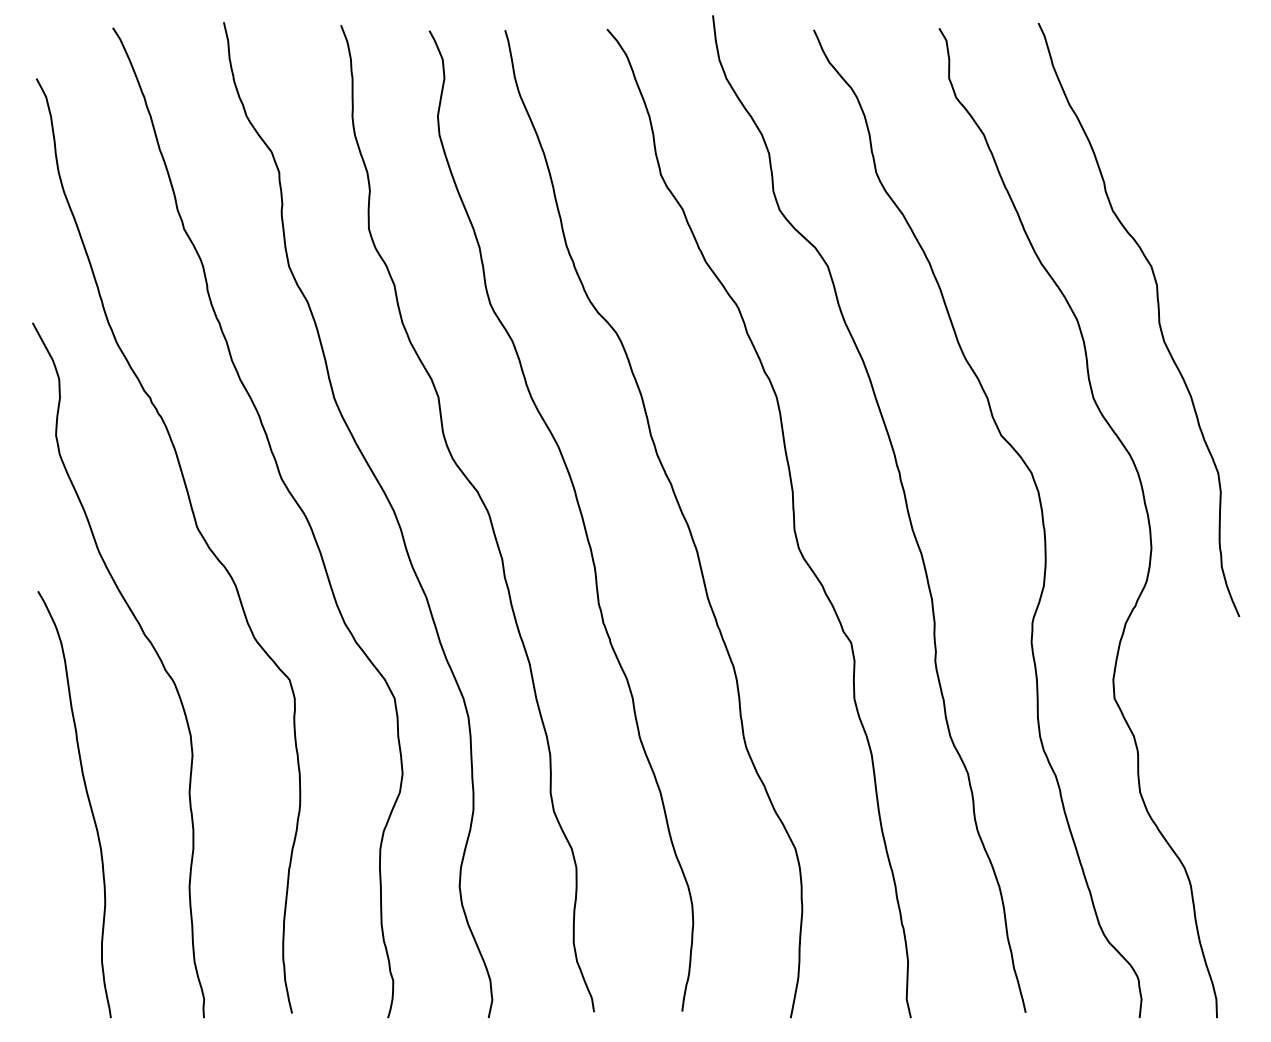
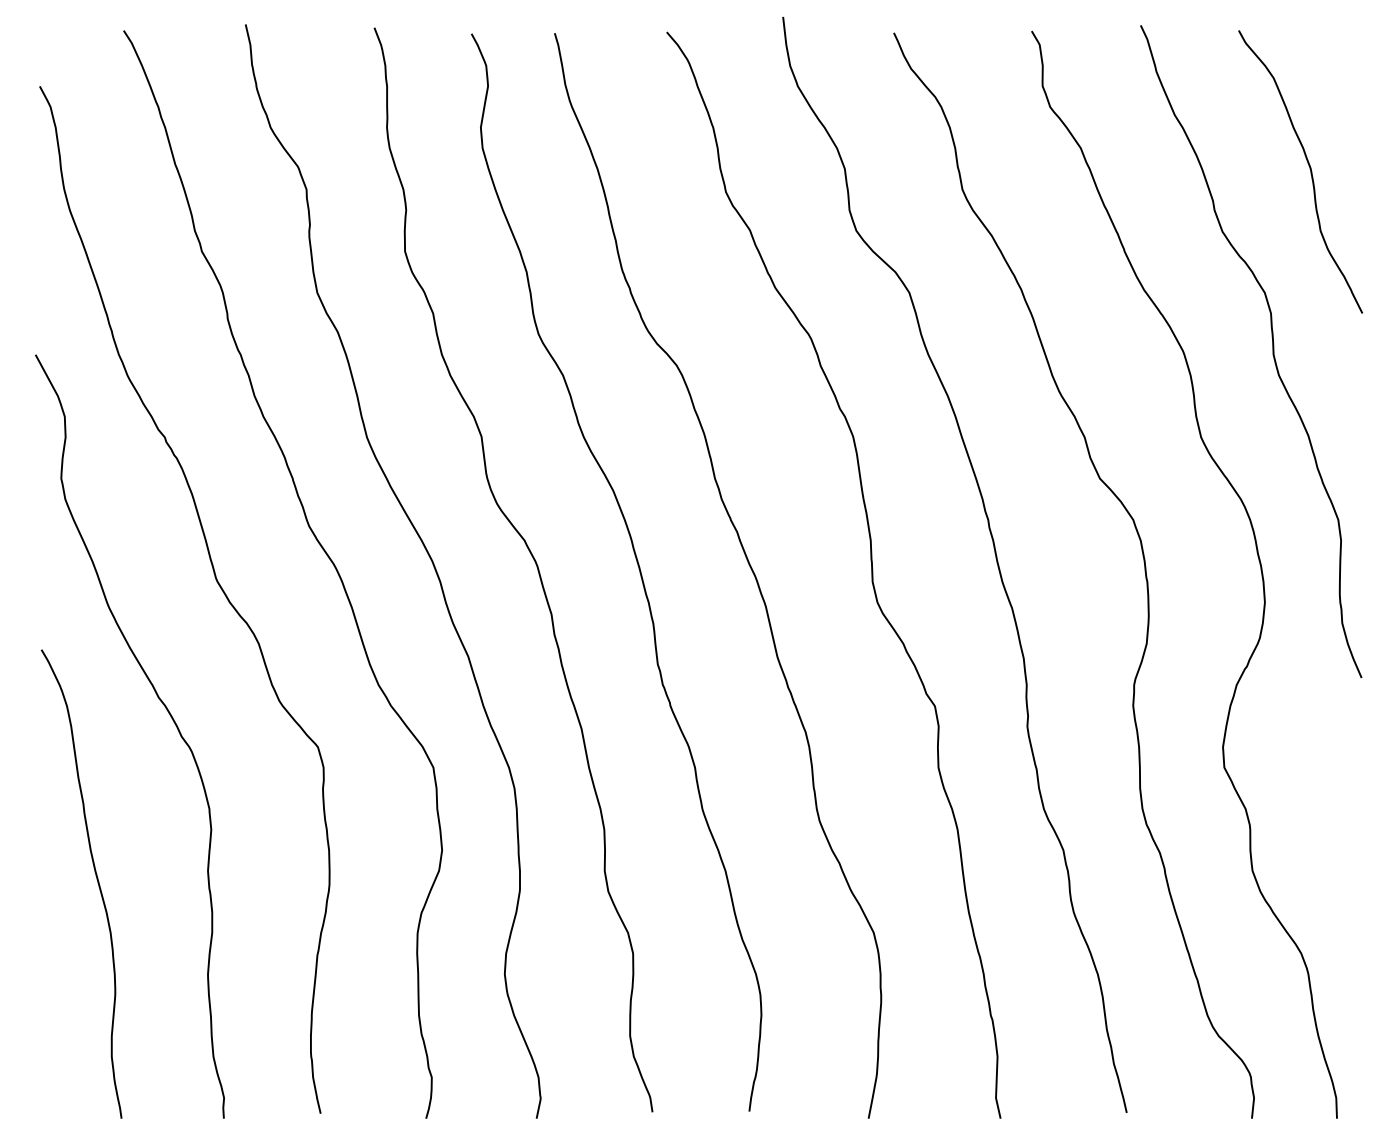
curve: (1192, 153) -> (1309, 168), added

